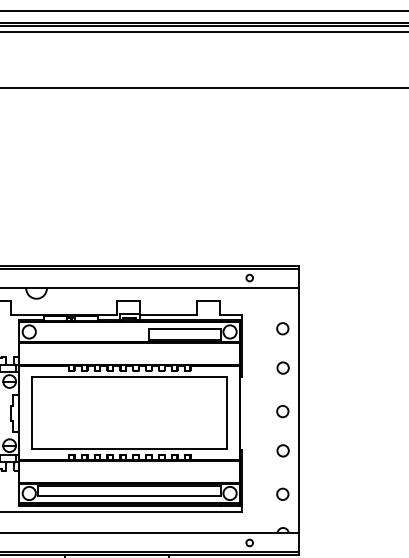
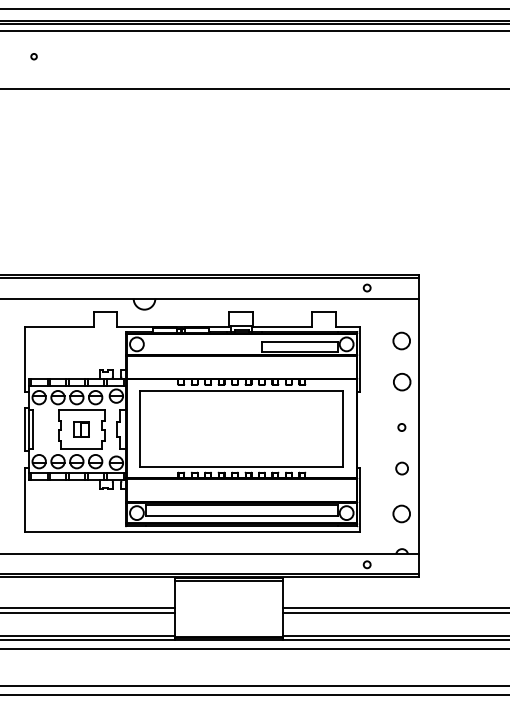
circle: (282, 328) -> (401, 340), size x1.4
circle: (282, 367) -> (401, 381), size x1.4
circle: (282, 411) -> (401, 427), size x0.6
circle: (282, 493) -> (401, 513), size x1.4

